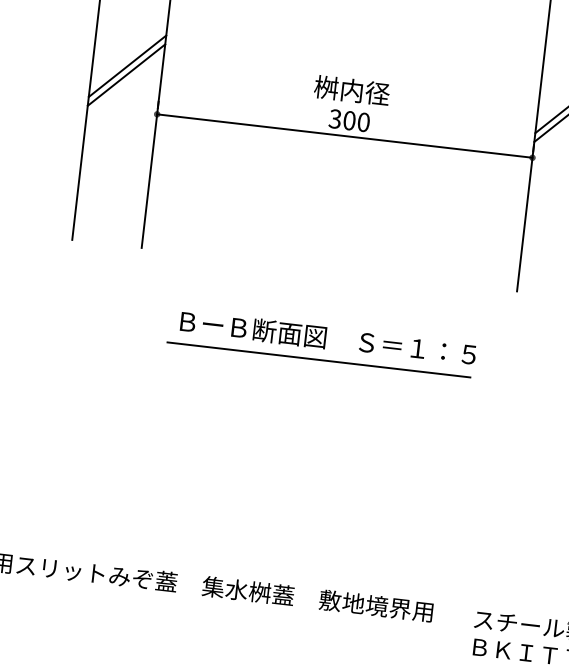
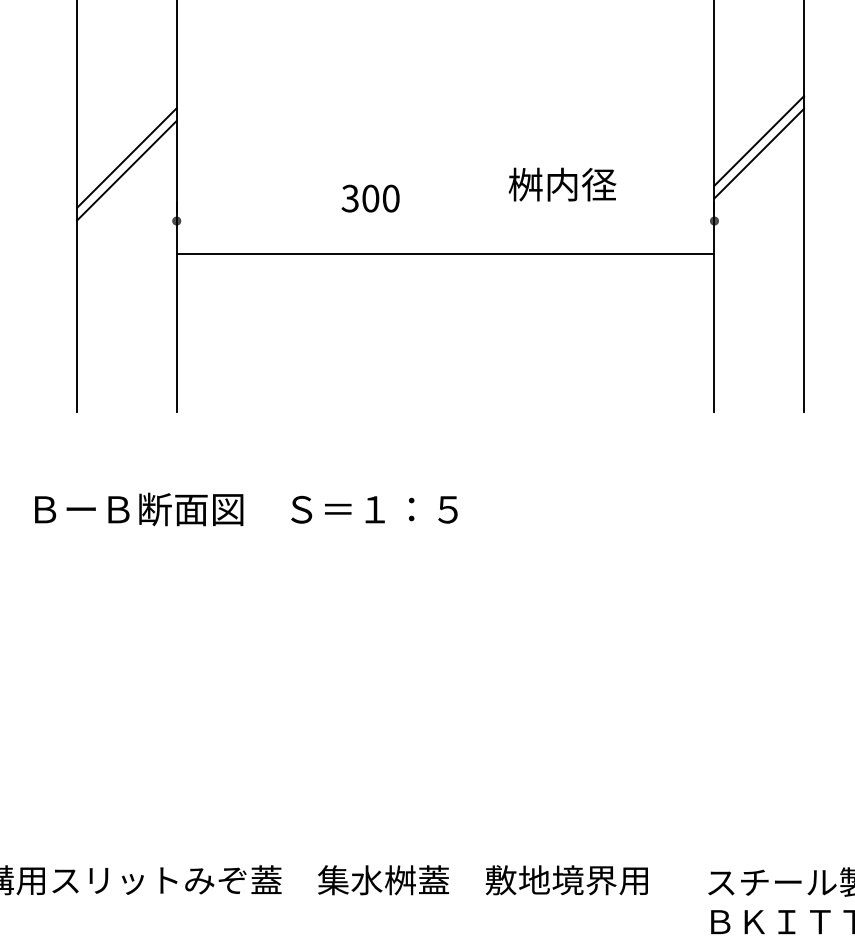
text: (352, 90) -> (562, 184), moved
text: (349, 120) -> (370, 198), moved
line: (344, 136) -> (445, 254), moved
text: (328, 338) -> (246, 509), moved
line: (318, 359) -> (445, 541), removed

